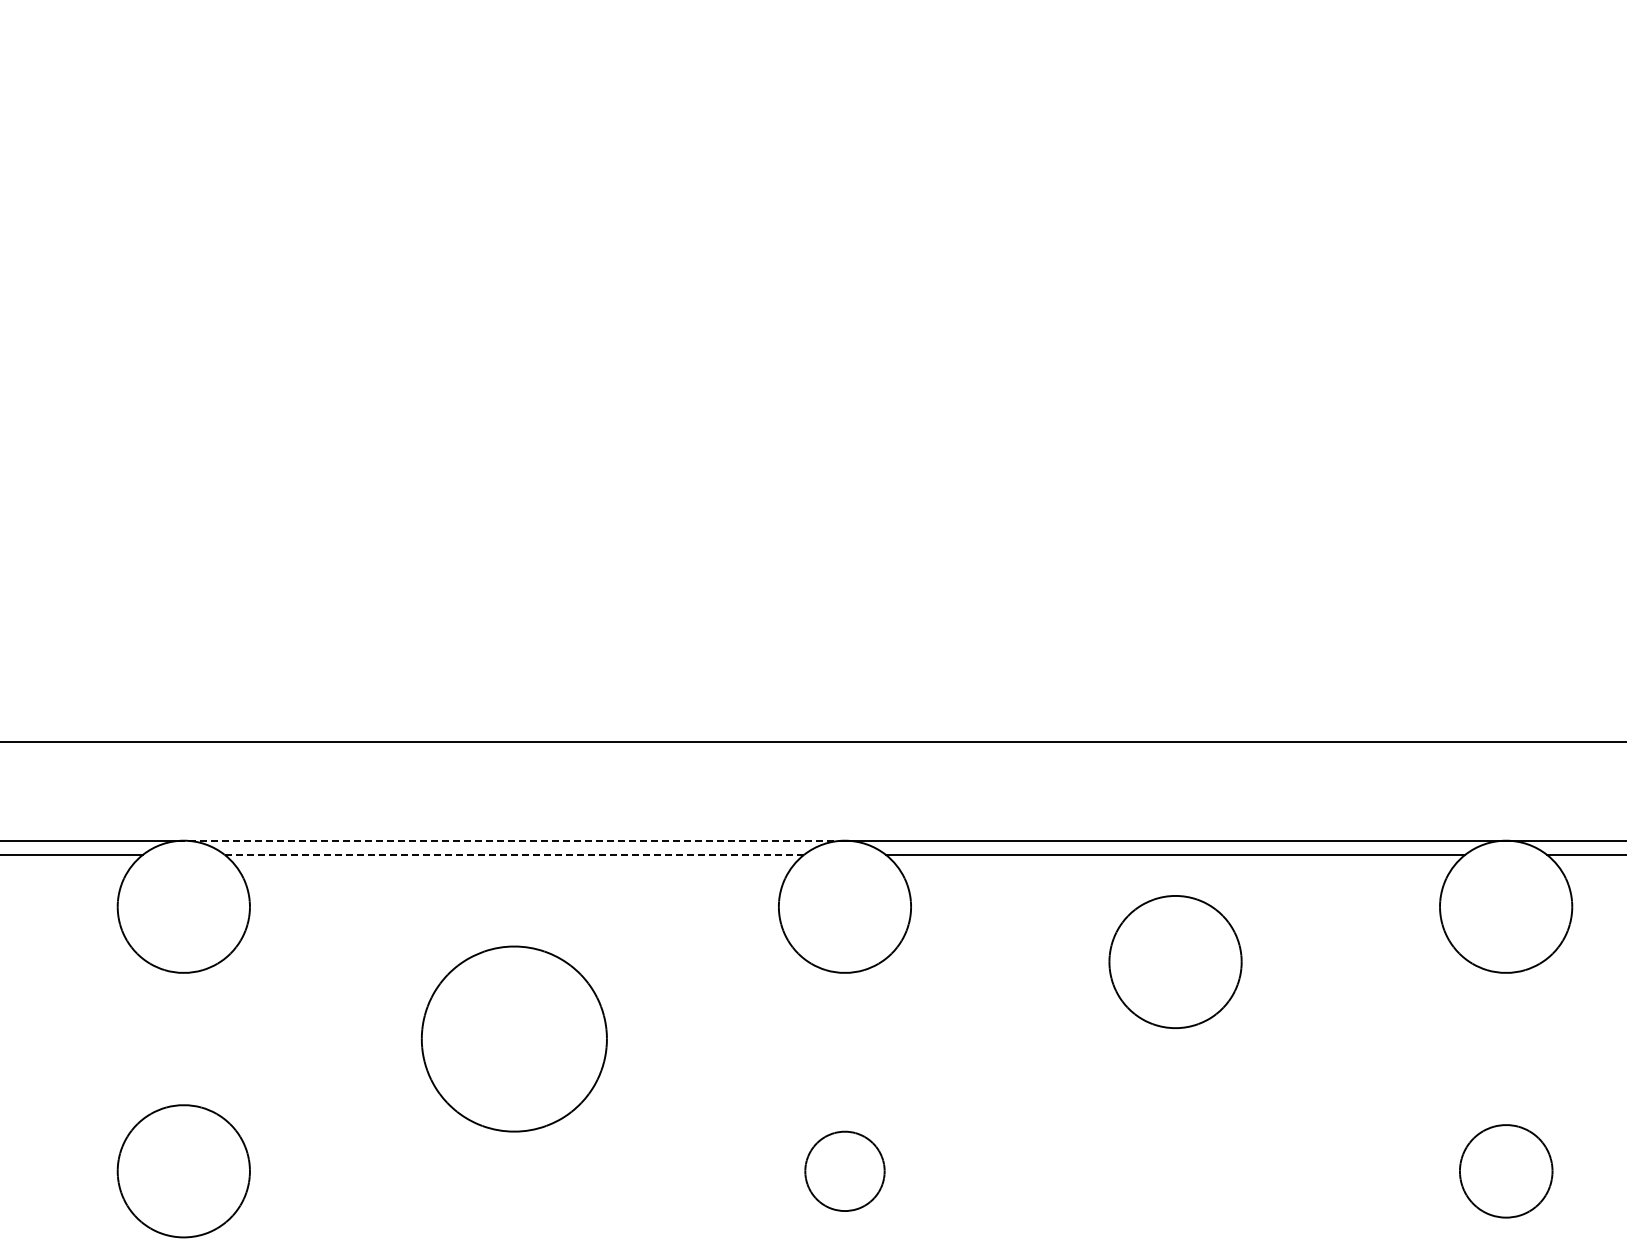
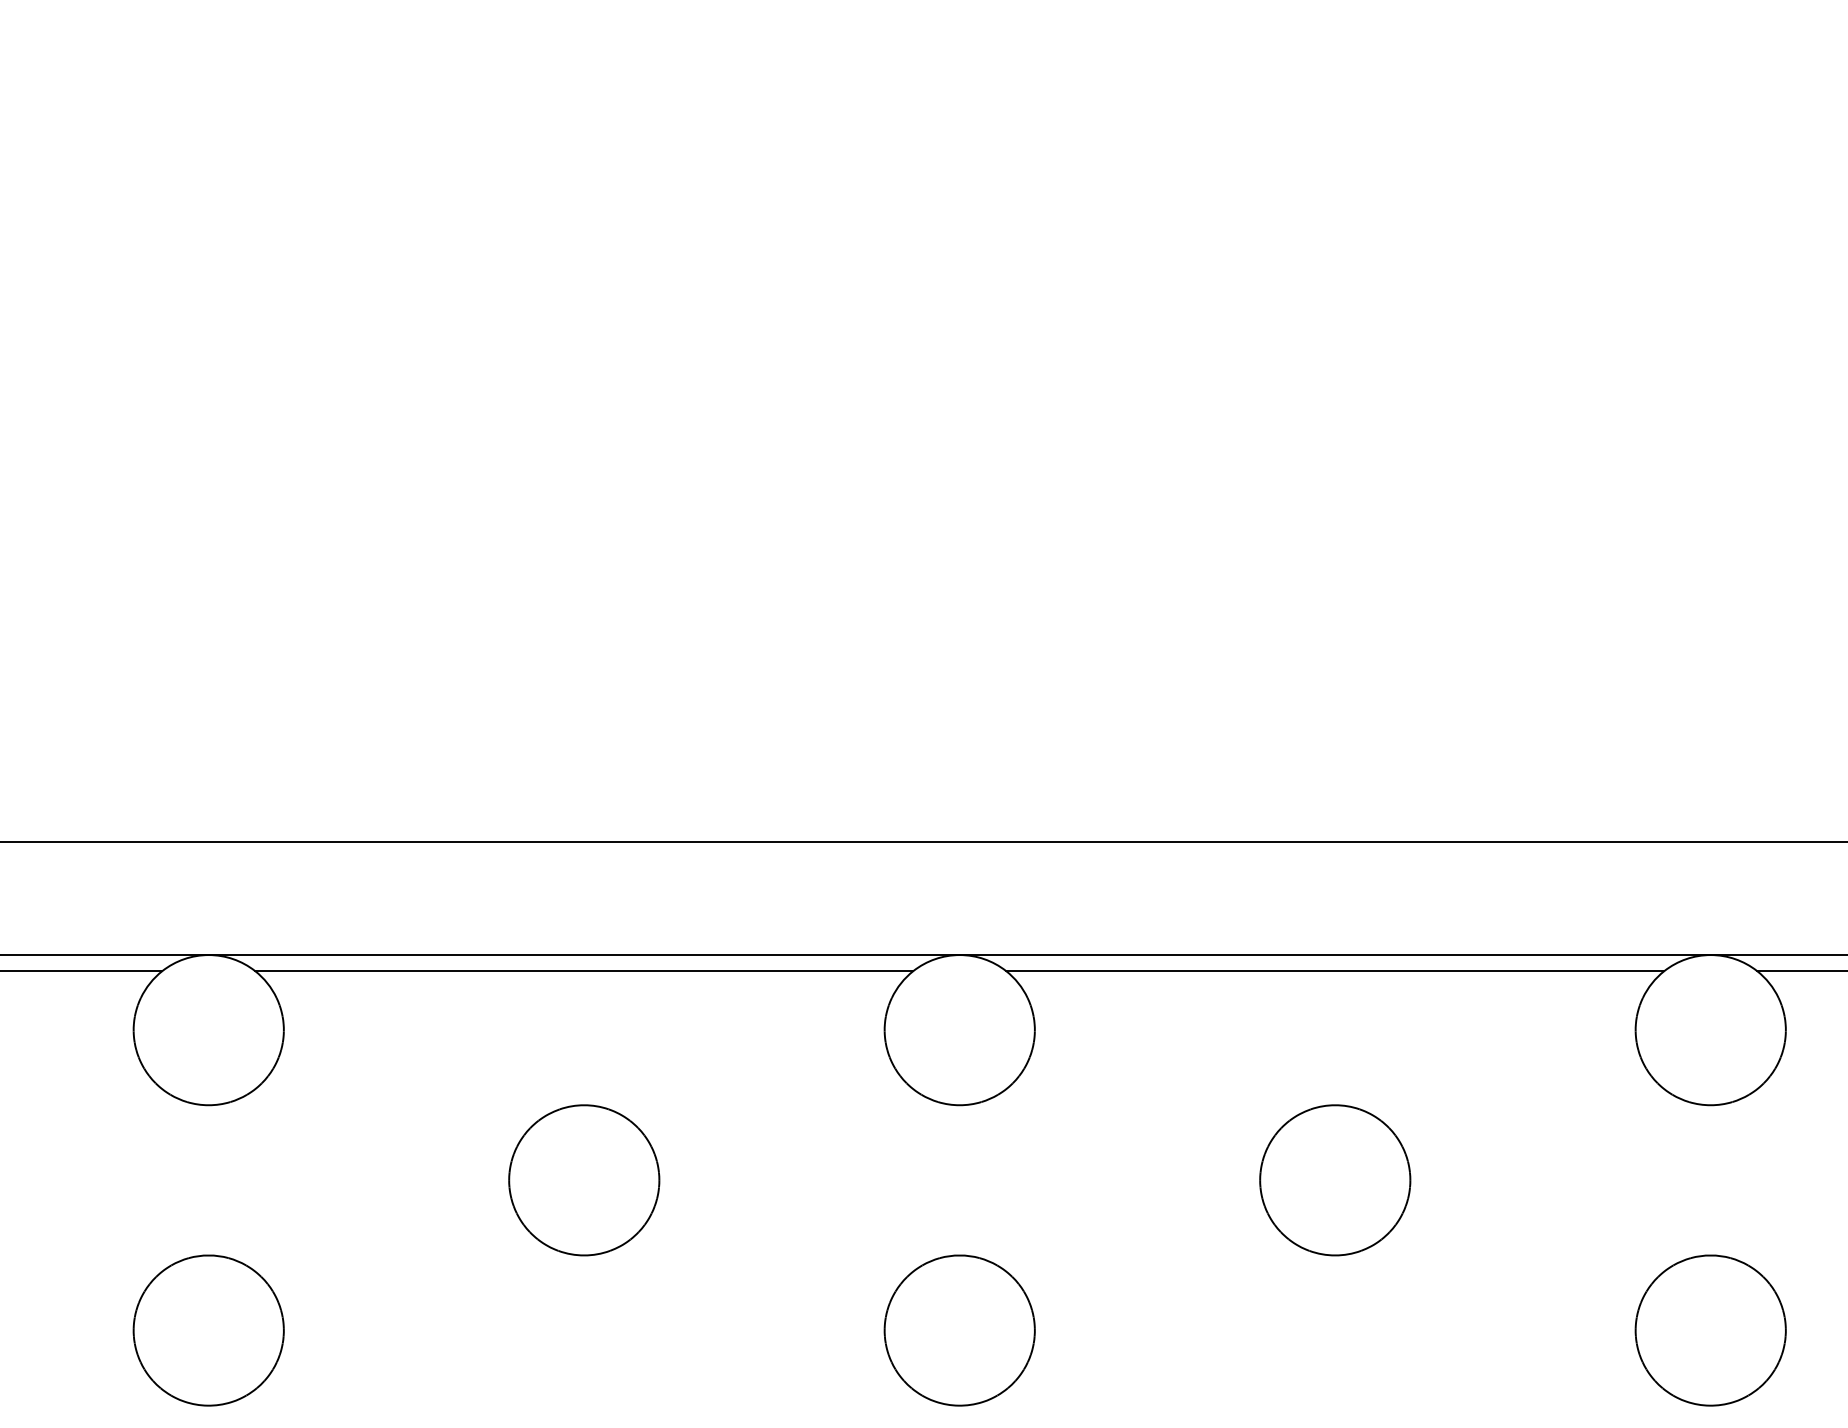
line: (514, 840) -> (584, 954), dashed -> solid
line: (514, 854) -> (584, 970), dashed -> solid
part: (1175, 961) -> (1335, 1179), moved
part: (514, 1038) -> (584, 1179), size x0.71
part: (844, 1171) -> (959, 1330), size x1.67
part: (1506, 1171) -> (1711, 1330), size x1.43

